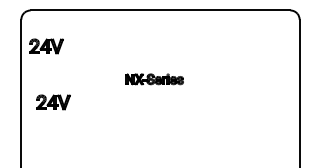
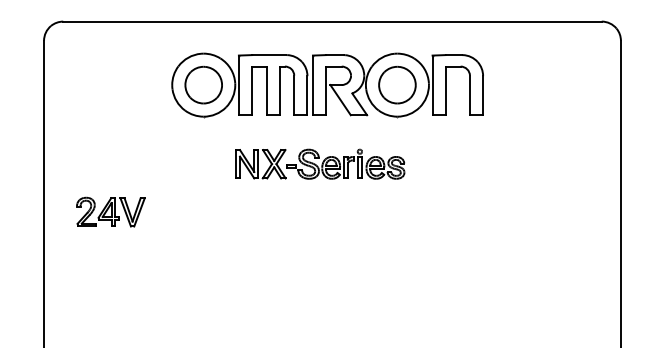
part: (157, 41) -> (326, 85), added
part: (46, 46) -> (96, 96), removed
part: (154, 79) -> (320, 164), size x1.43

